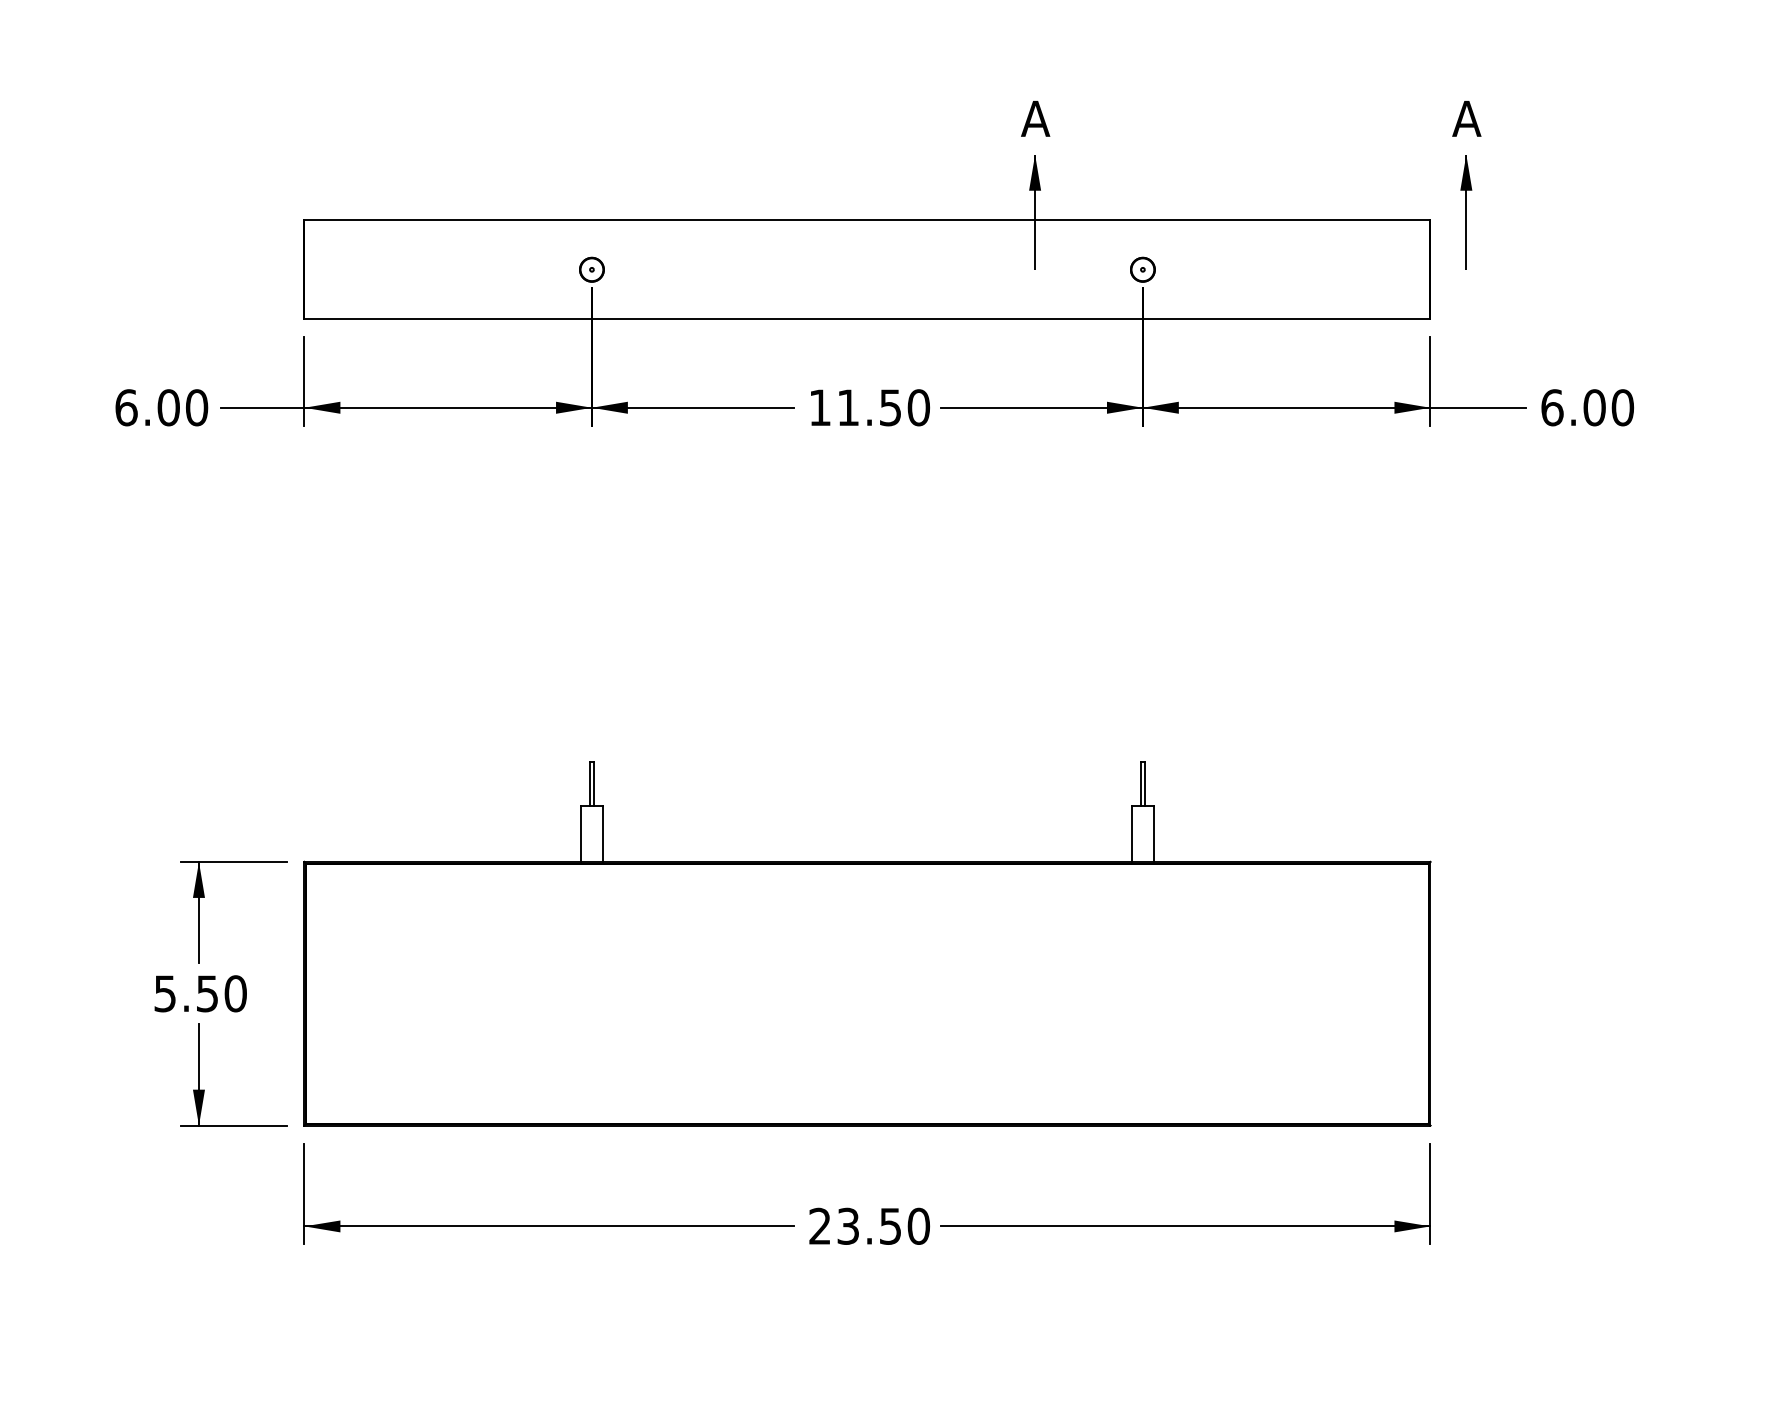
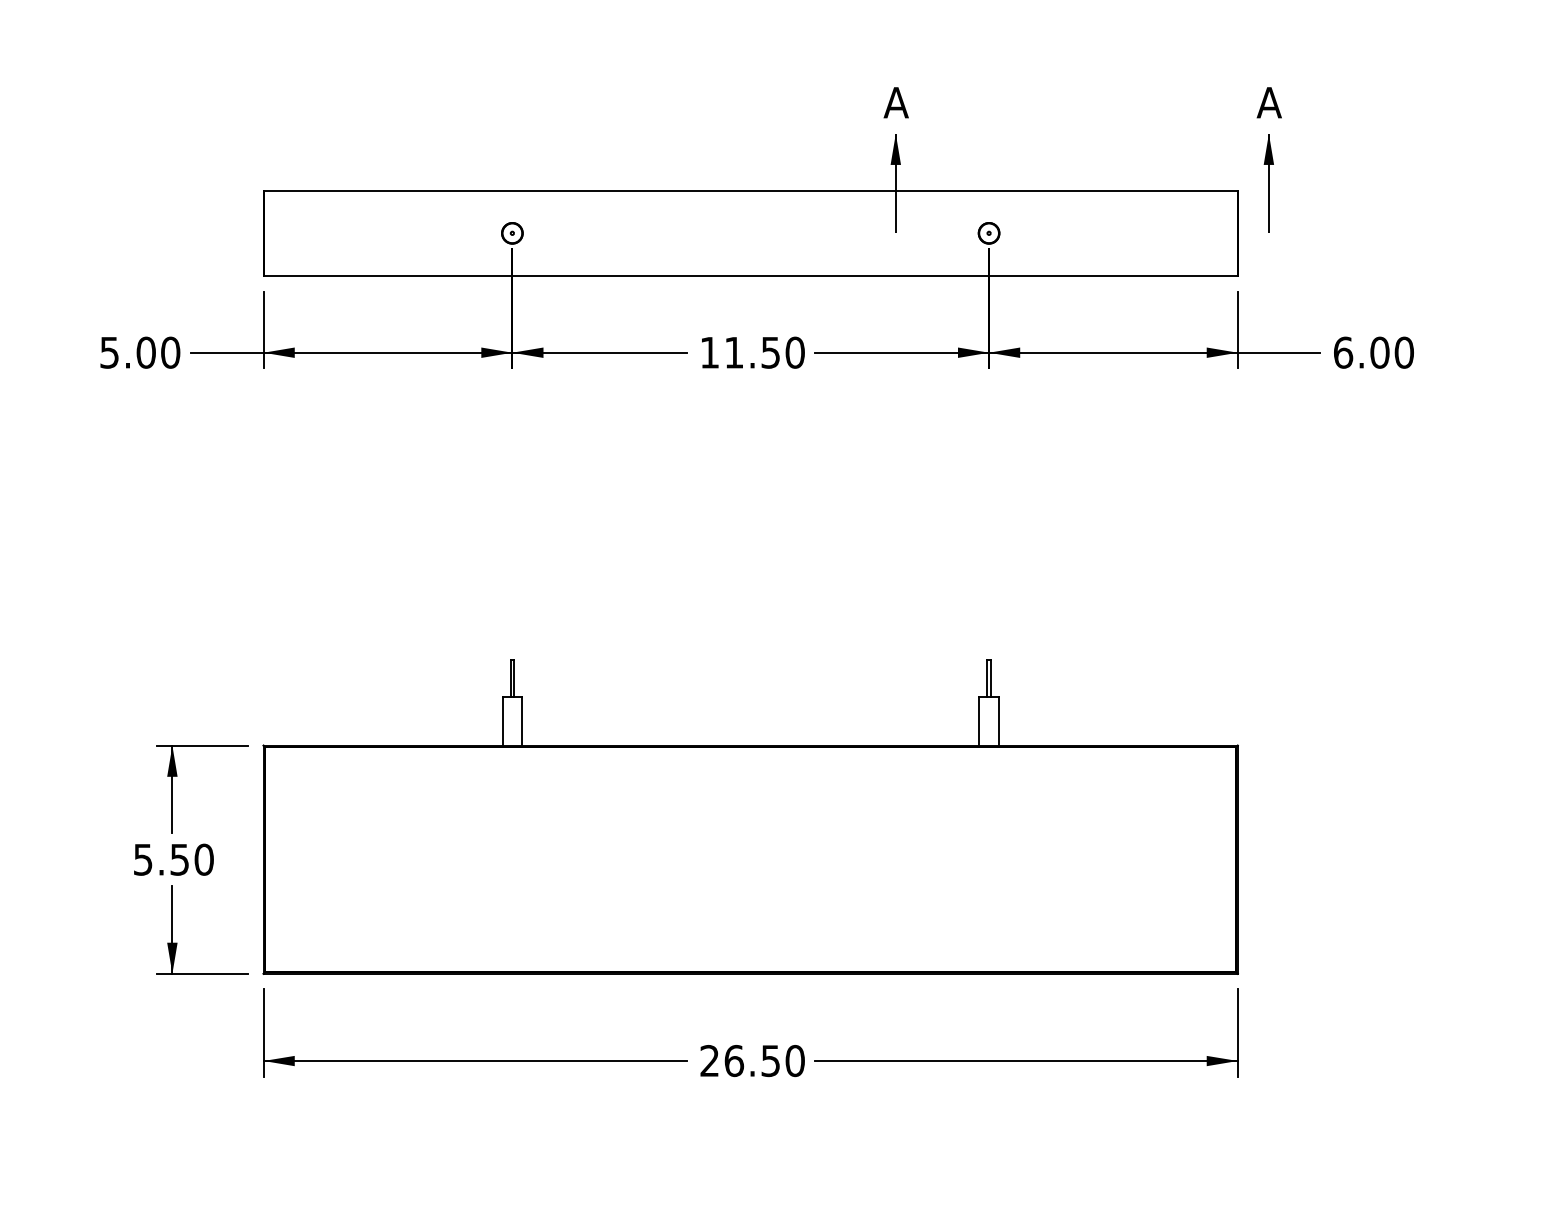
text: (126, 407) -> (109, 352), 6.00 -> 5.00
text: (848, 1225) -> (734, 1060), 23.50 -> 26.50

